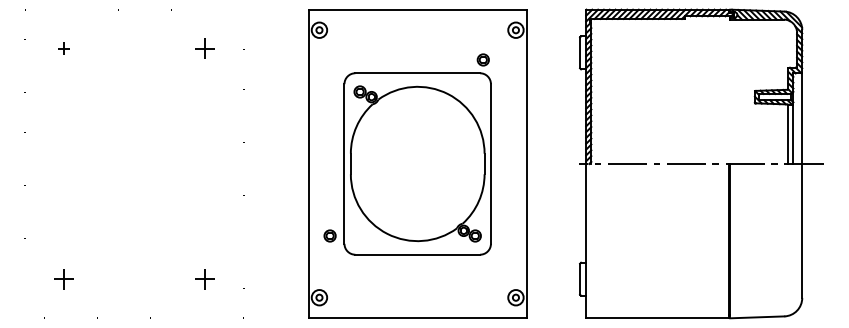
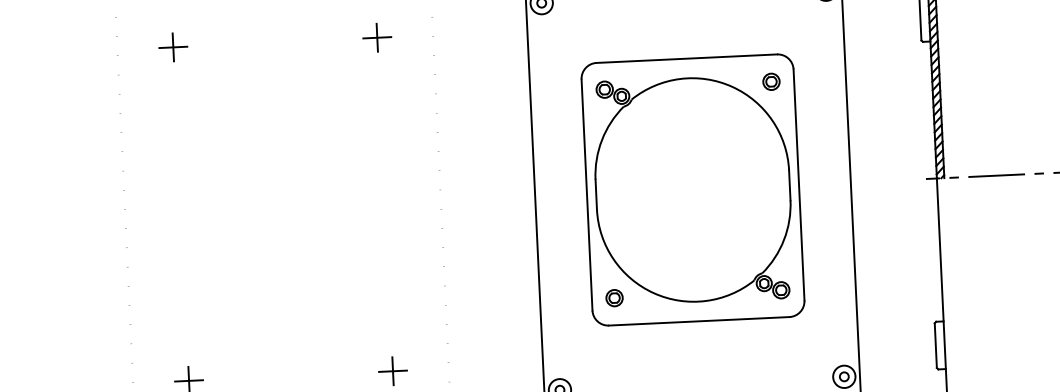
part: (63, 48) -> (172, 47), size x1.67
part: (482, 59) -> (770, 81), moved
part: (329, 235) -> (613, 297), moved

